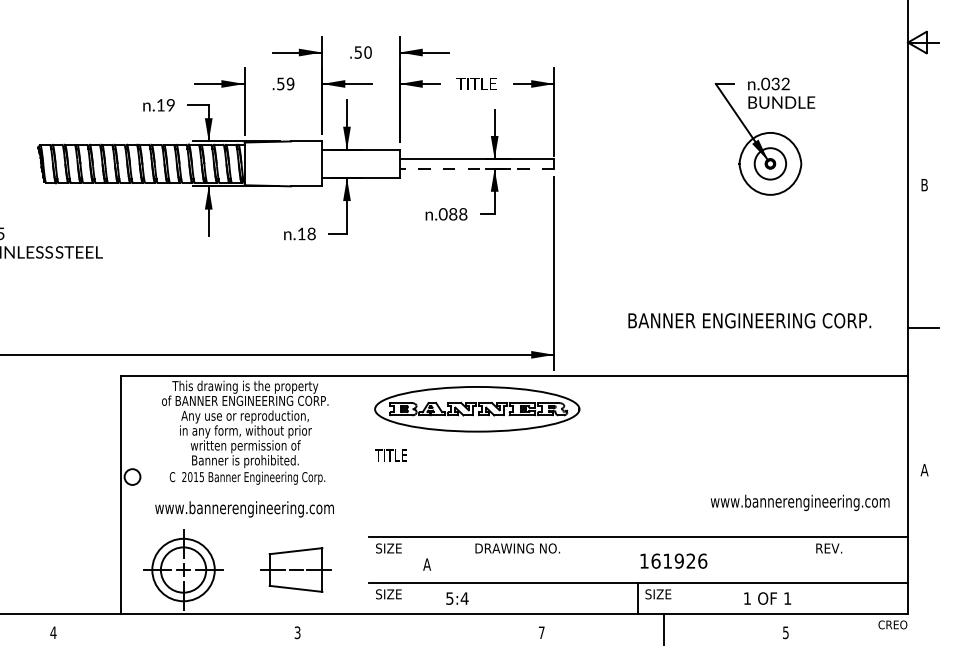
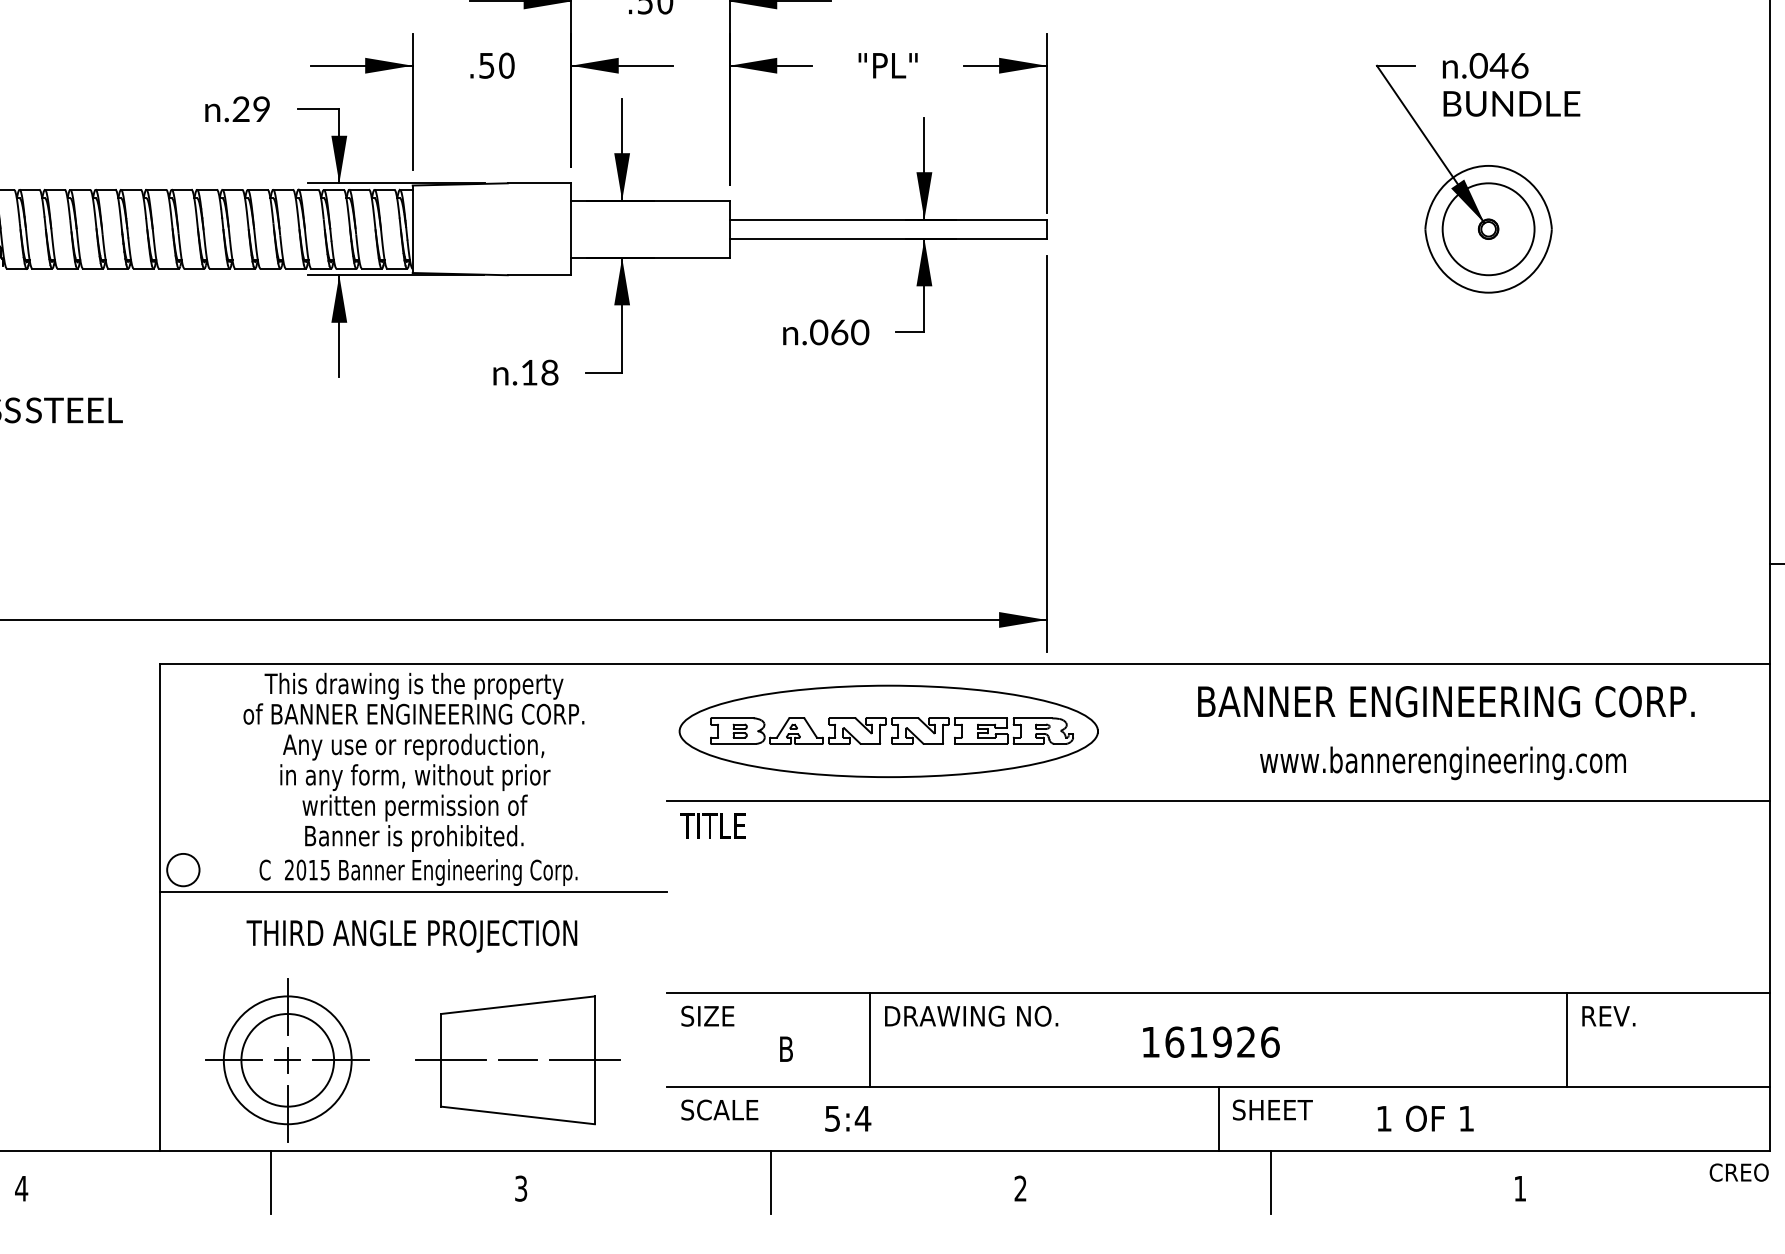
text: (290, 83) -> (506, 64), .59 -> .50
text: (476, 83) -> (887, 64), TITLE -> "PL"
text: (780, 83) -> (1509, 64), .032 -> .046
text: (160, 105) -> (240, 109), .19 -> .29
circle: (769, 163) -> (1486, 228), size x1.43
line: (476, 168) -> (887, 238), dashed -> solid
text: (458, 214) -> (850, 332), .088 -> .060
text: (749, 320) -> (1445, 701), moved
line: (637, 443) -> (1216, 801), added
line: (244, 487) -> (412, 891), added
text: (799, 502) -> (1441, 762), moved
text: (244, 509) -> (412, 936), www.bannerengineering.com -> THIRD ANGLE PROJECTION
line: (468, 560) -> (870, 1040), added
text: (673, 560) -> (1210, 1040), moved
line: (808, 560) -> (1566, 1040), added
text: (427, 564) -> (786, 1048), A -> B
part: (295, 569) -> (516, 1059), size x1.43
text: (398, 594) -> (727, 1110), SIZE -> SCALE
text: (669, 594) -> (1282, 1110), SIZE -> SHEET
text: (767, 598) -> (1425, 1118), moved
line: (175, 629) -> (271, 1181), added
line: (419, 629) -> (770, 1181), added
text: (541, 632) -> (1020, 1188), 7 -> 2
text: (785, 632) -> (1519, 1188), 5 -> 1

